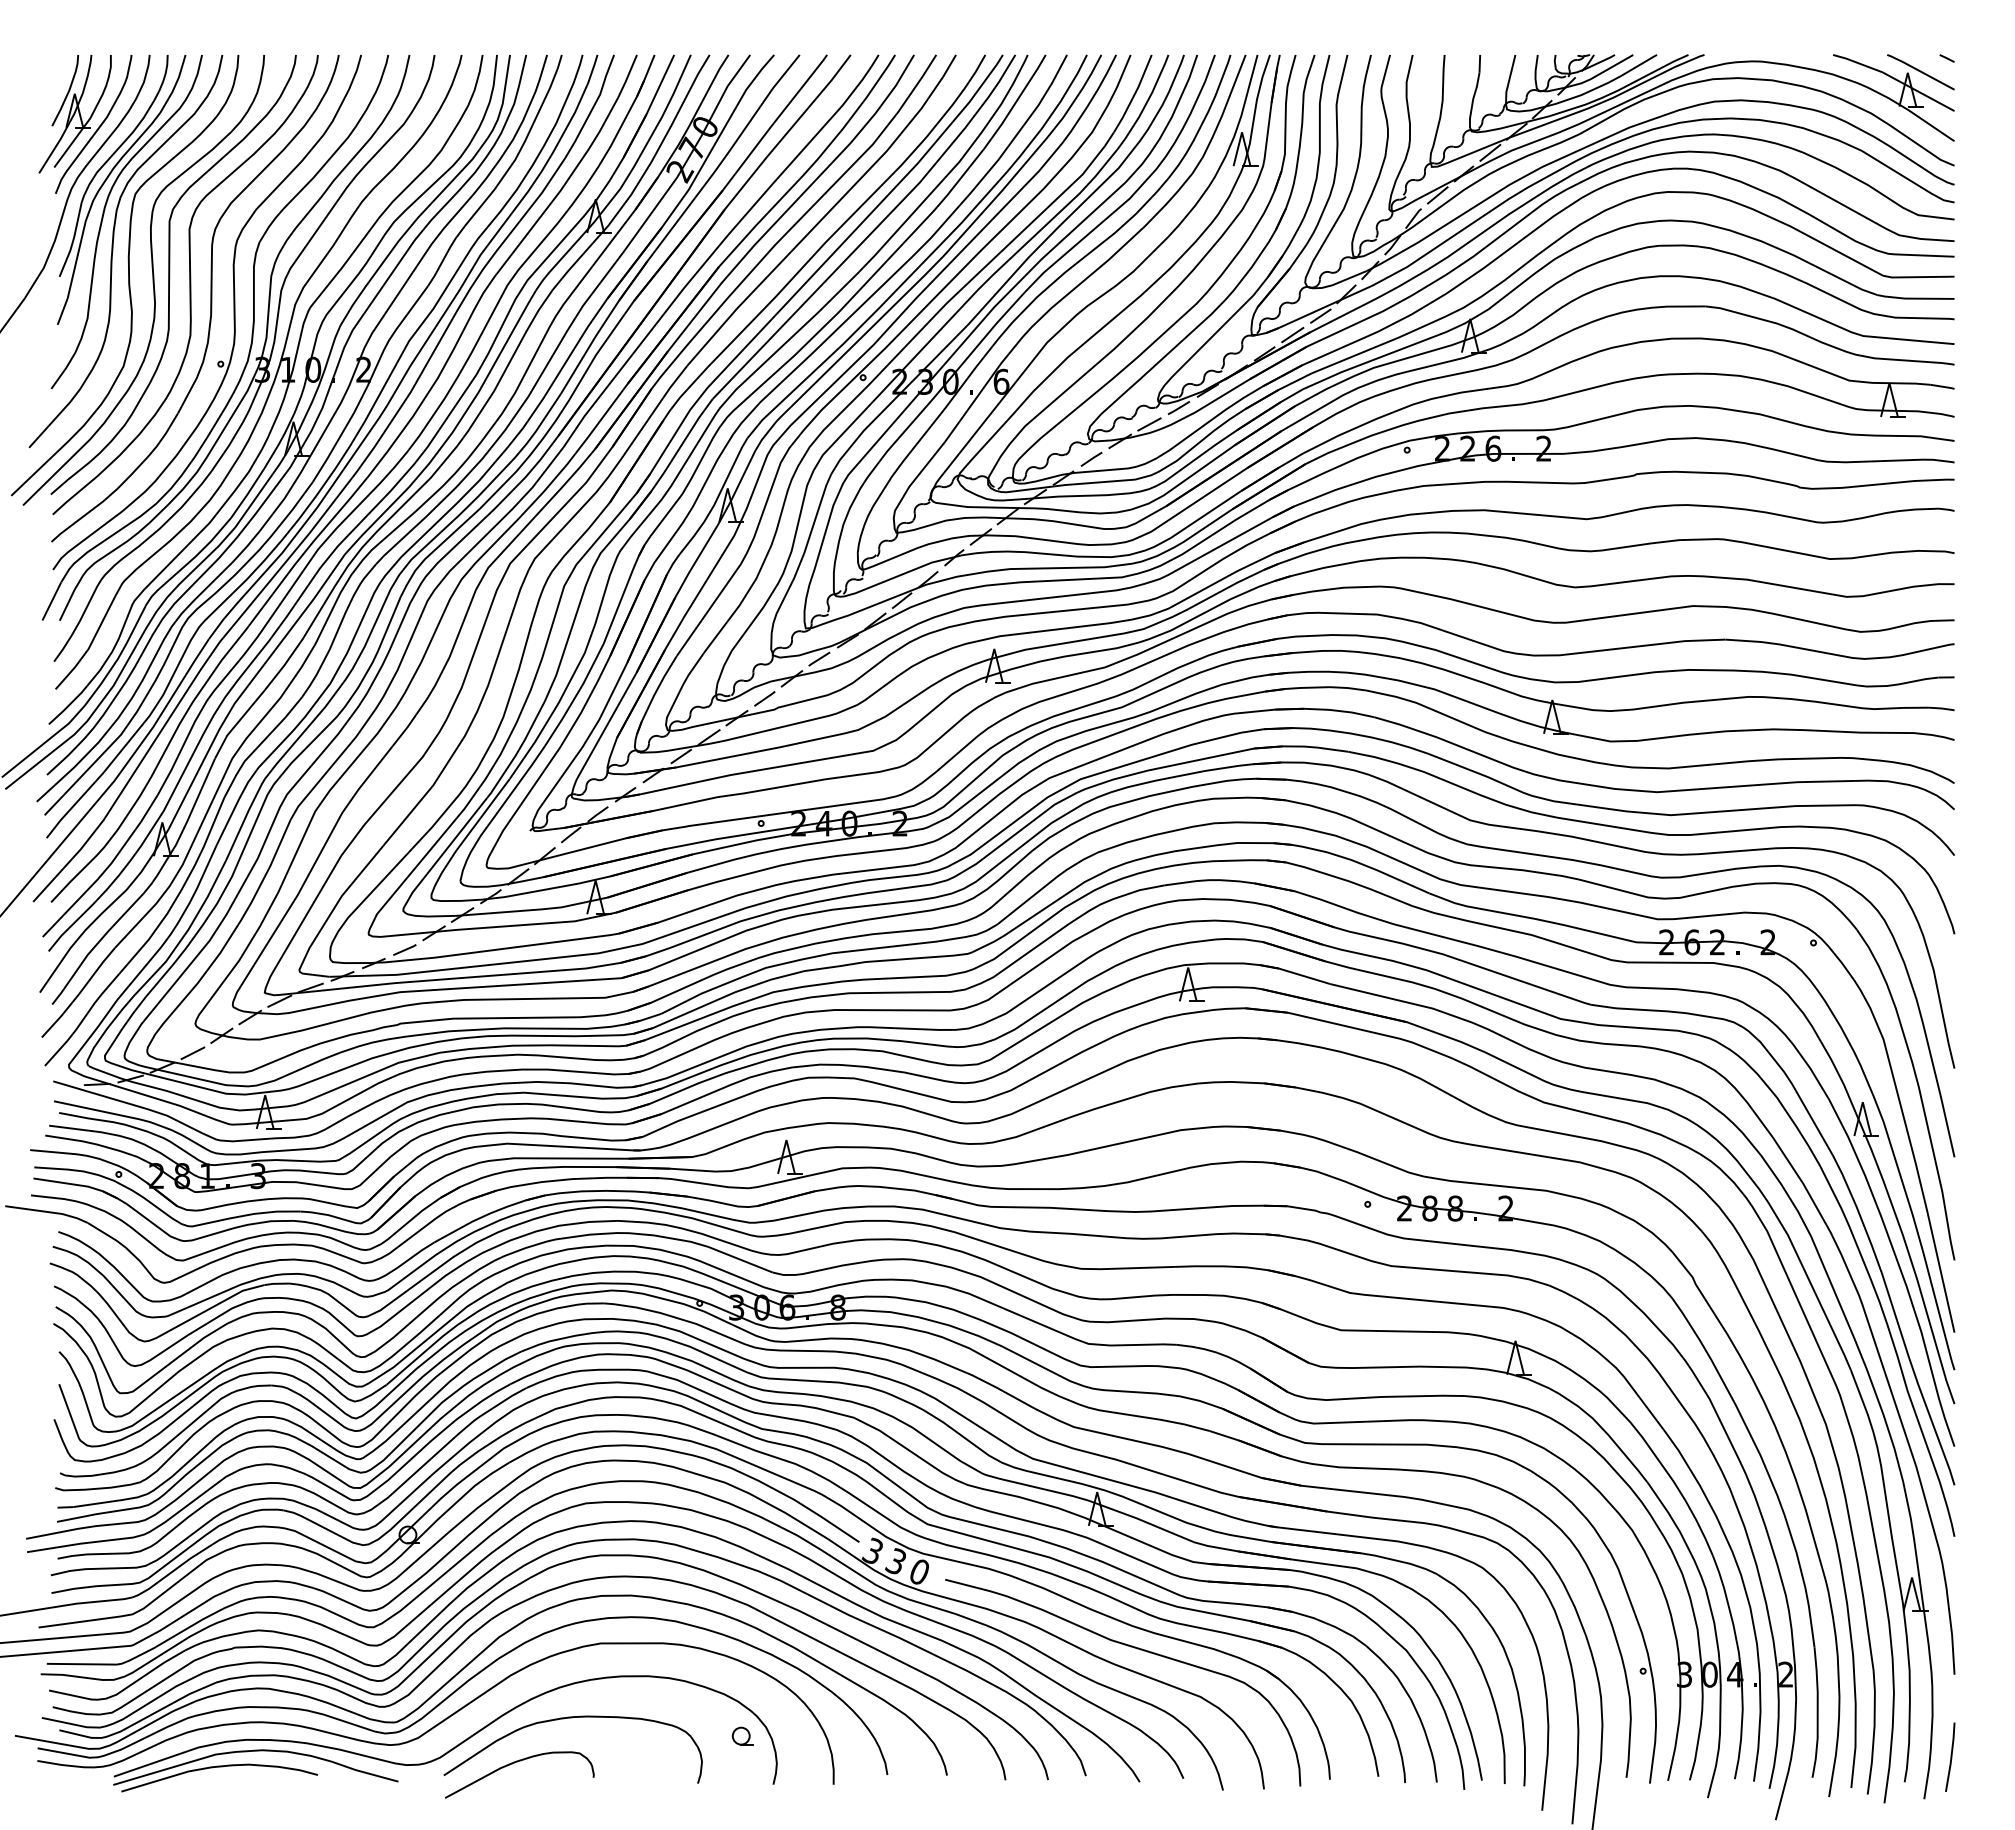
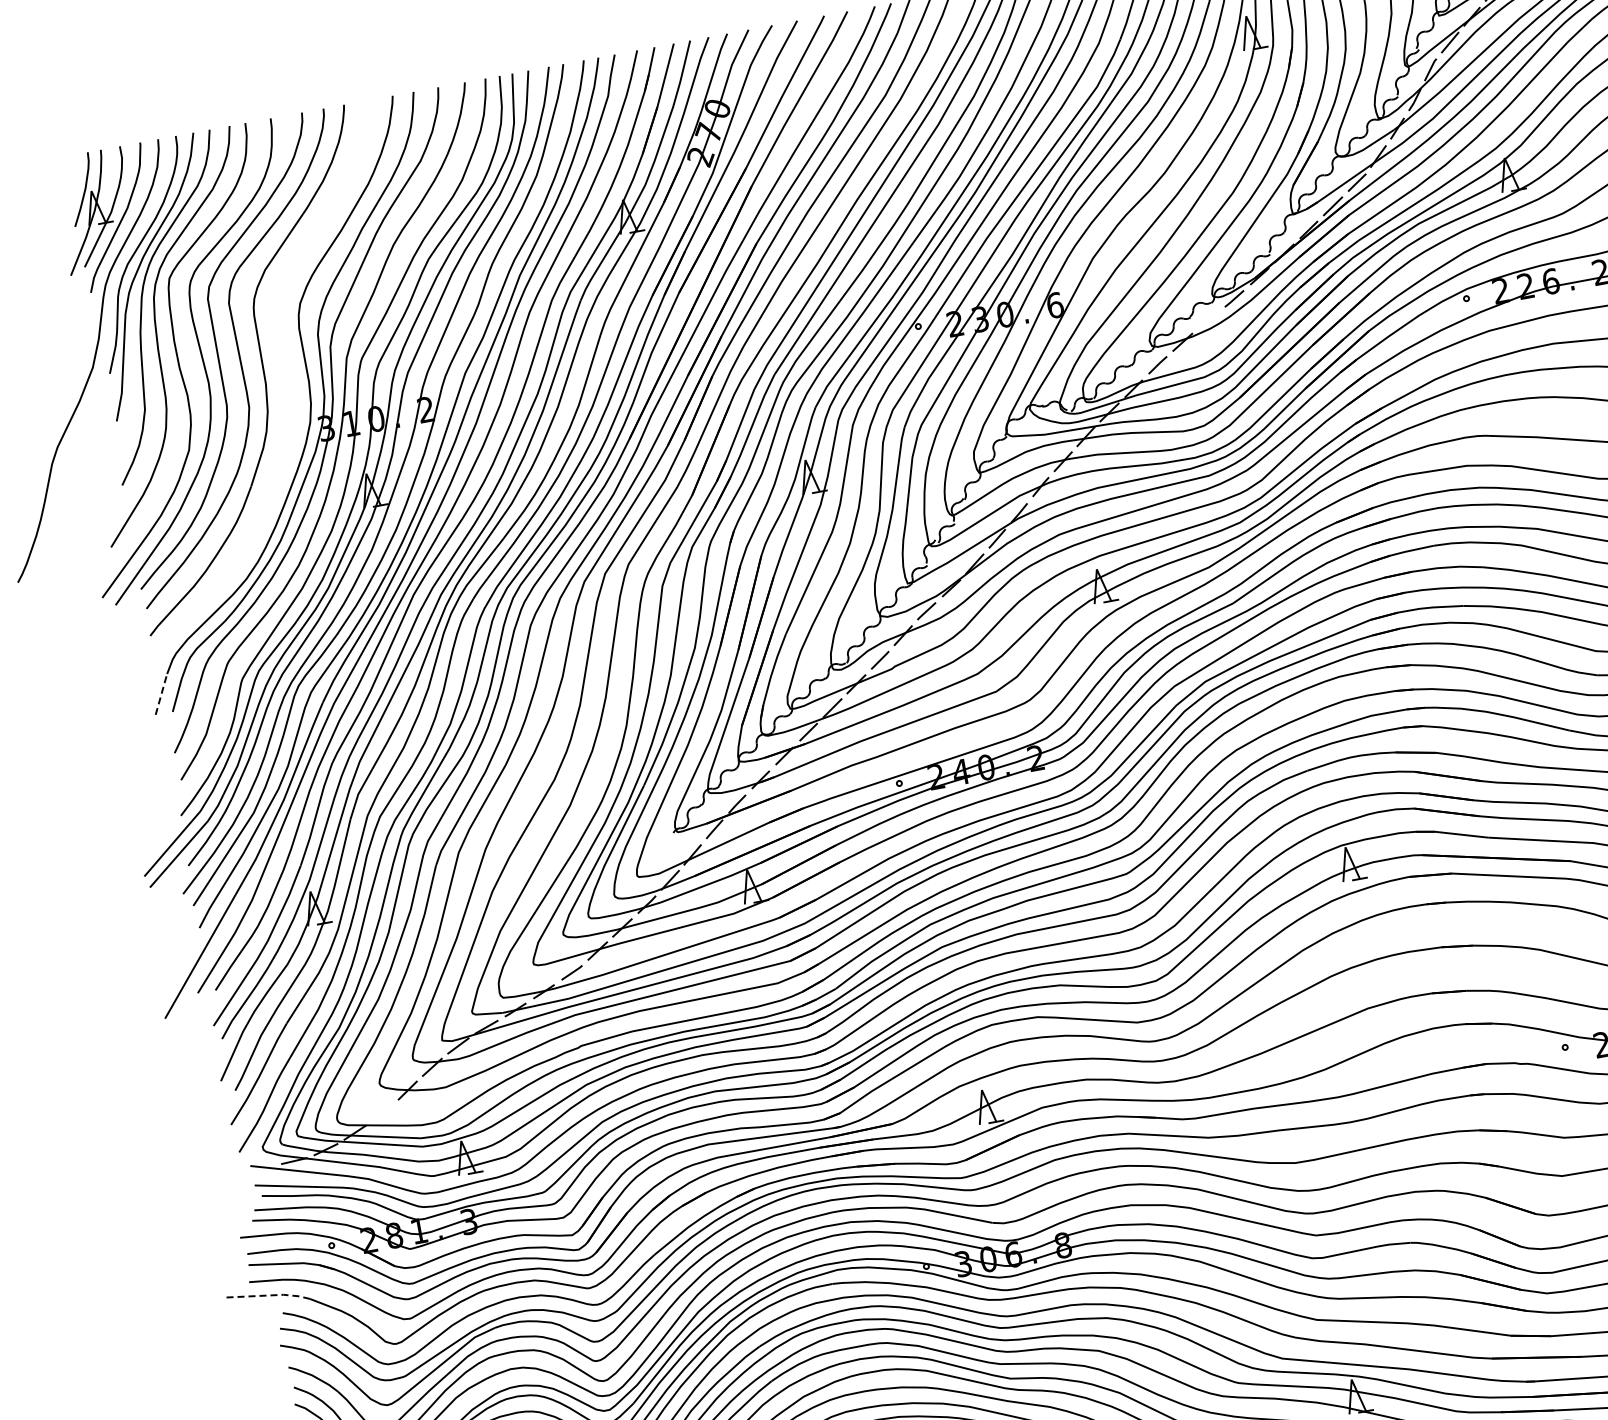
part: (233, 312) -> (287, 377), removed
line: (1149, 424) -> (1208, 320), removed
line: (52, 601) -> (162, 694), solid -> dashed
line: (192, 1053) -> (382, 1113), removed
line: (48, 1212) -> (269, 1295), solid -> dashed

